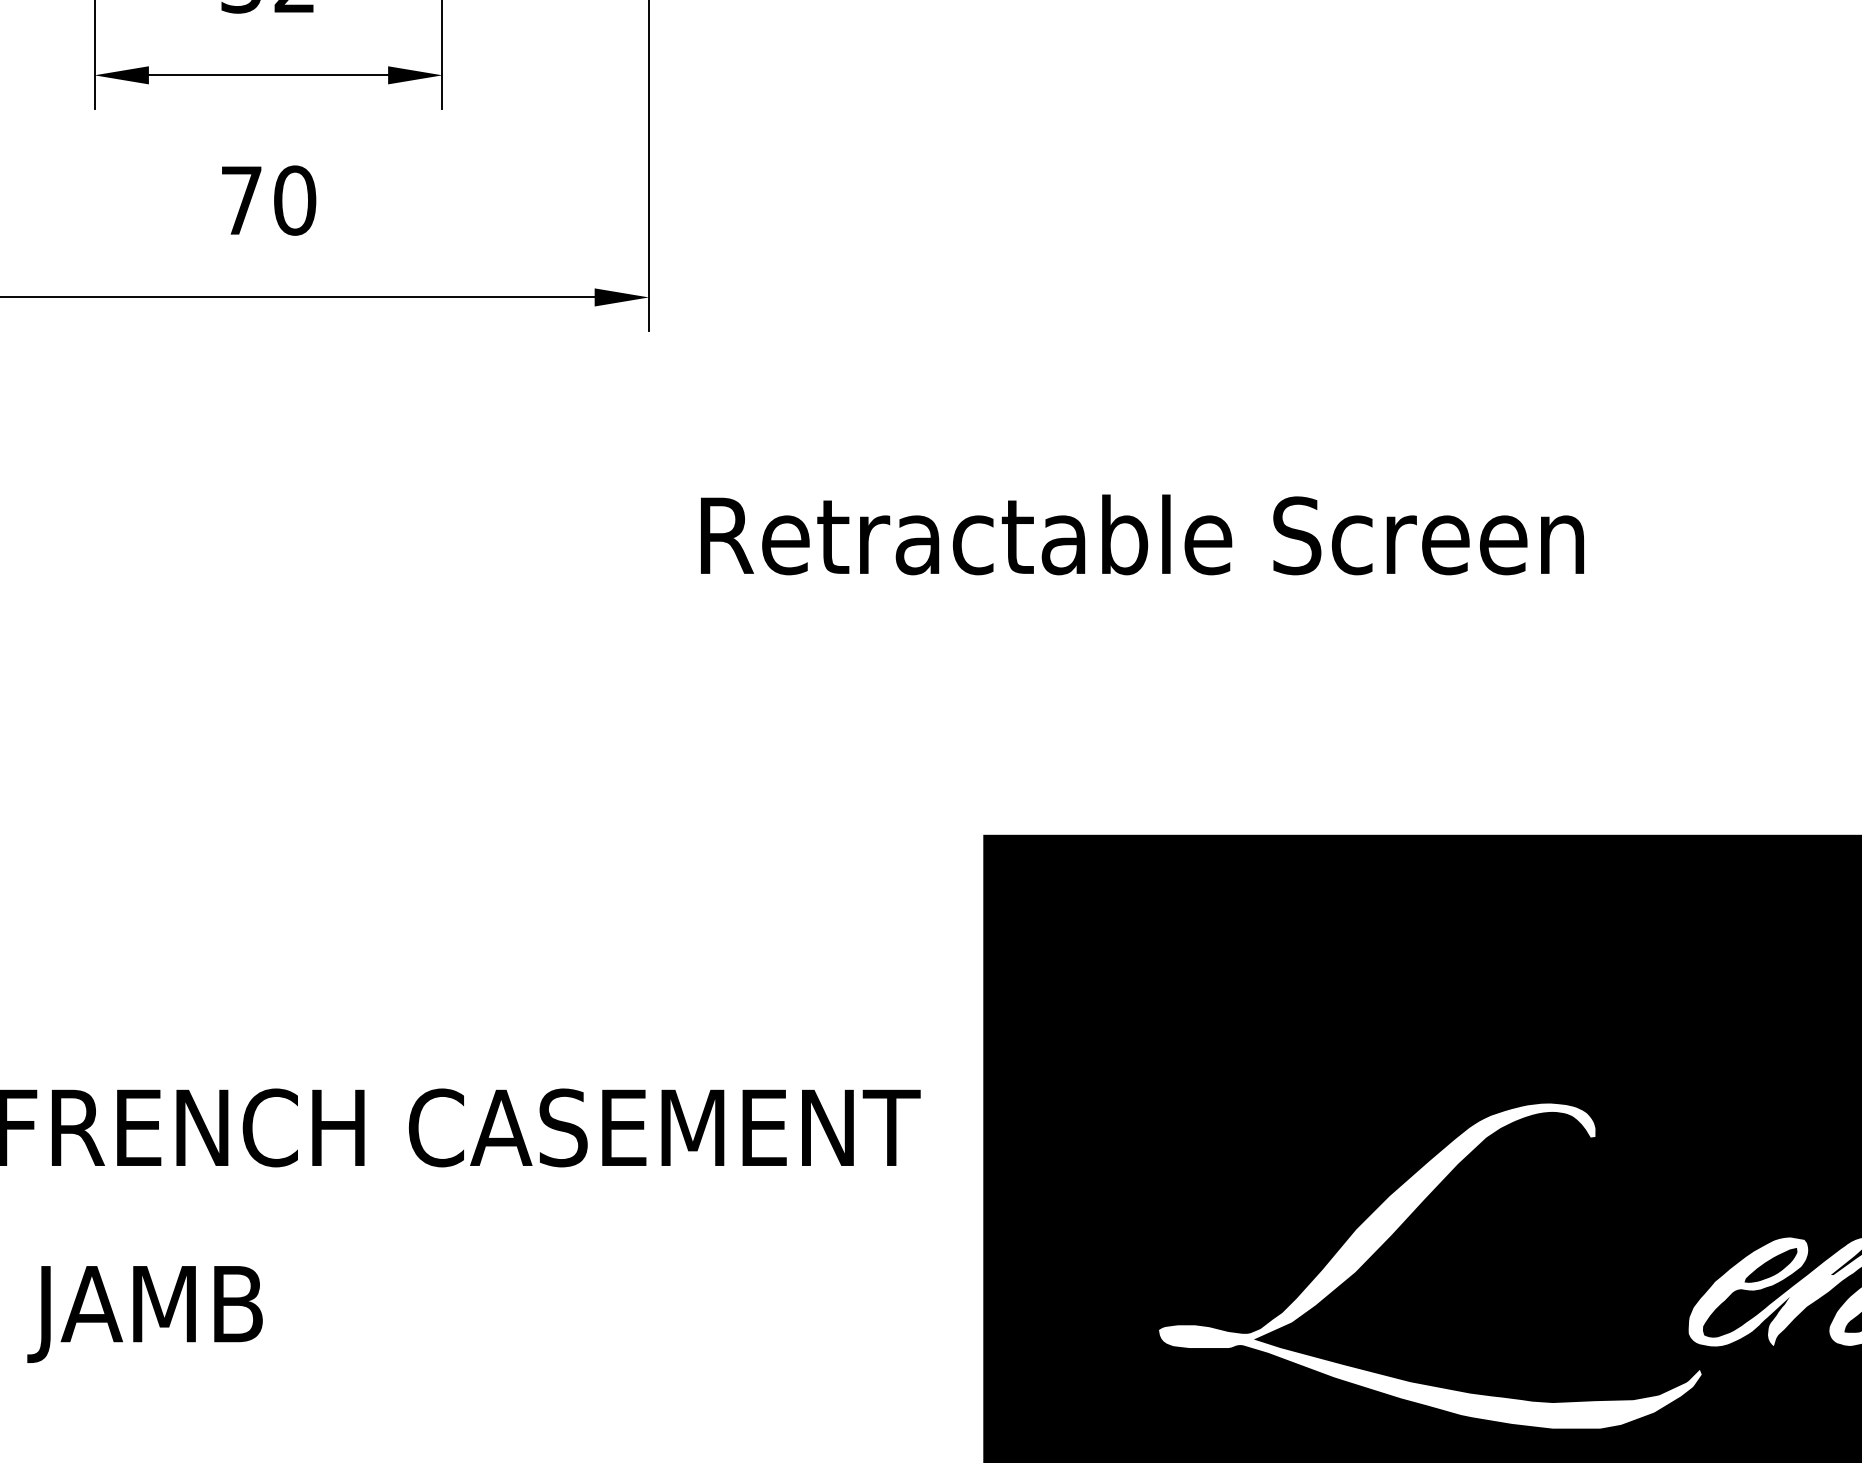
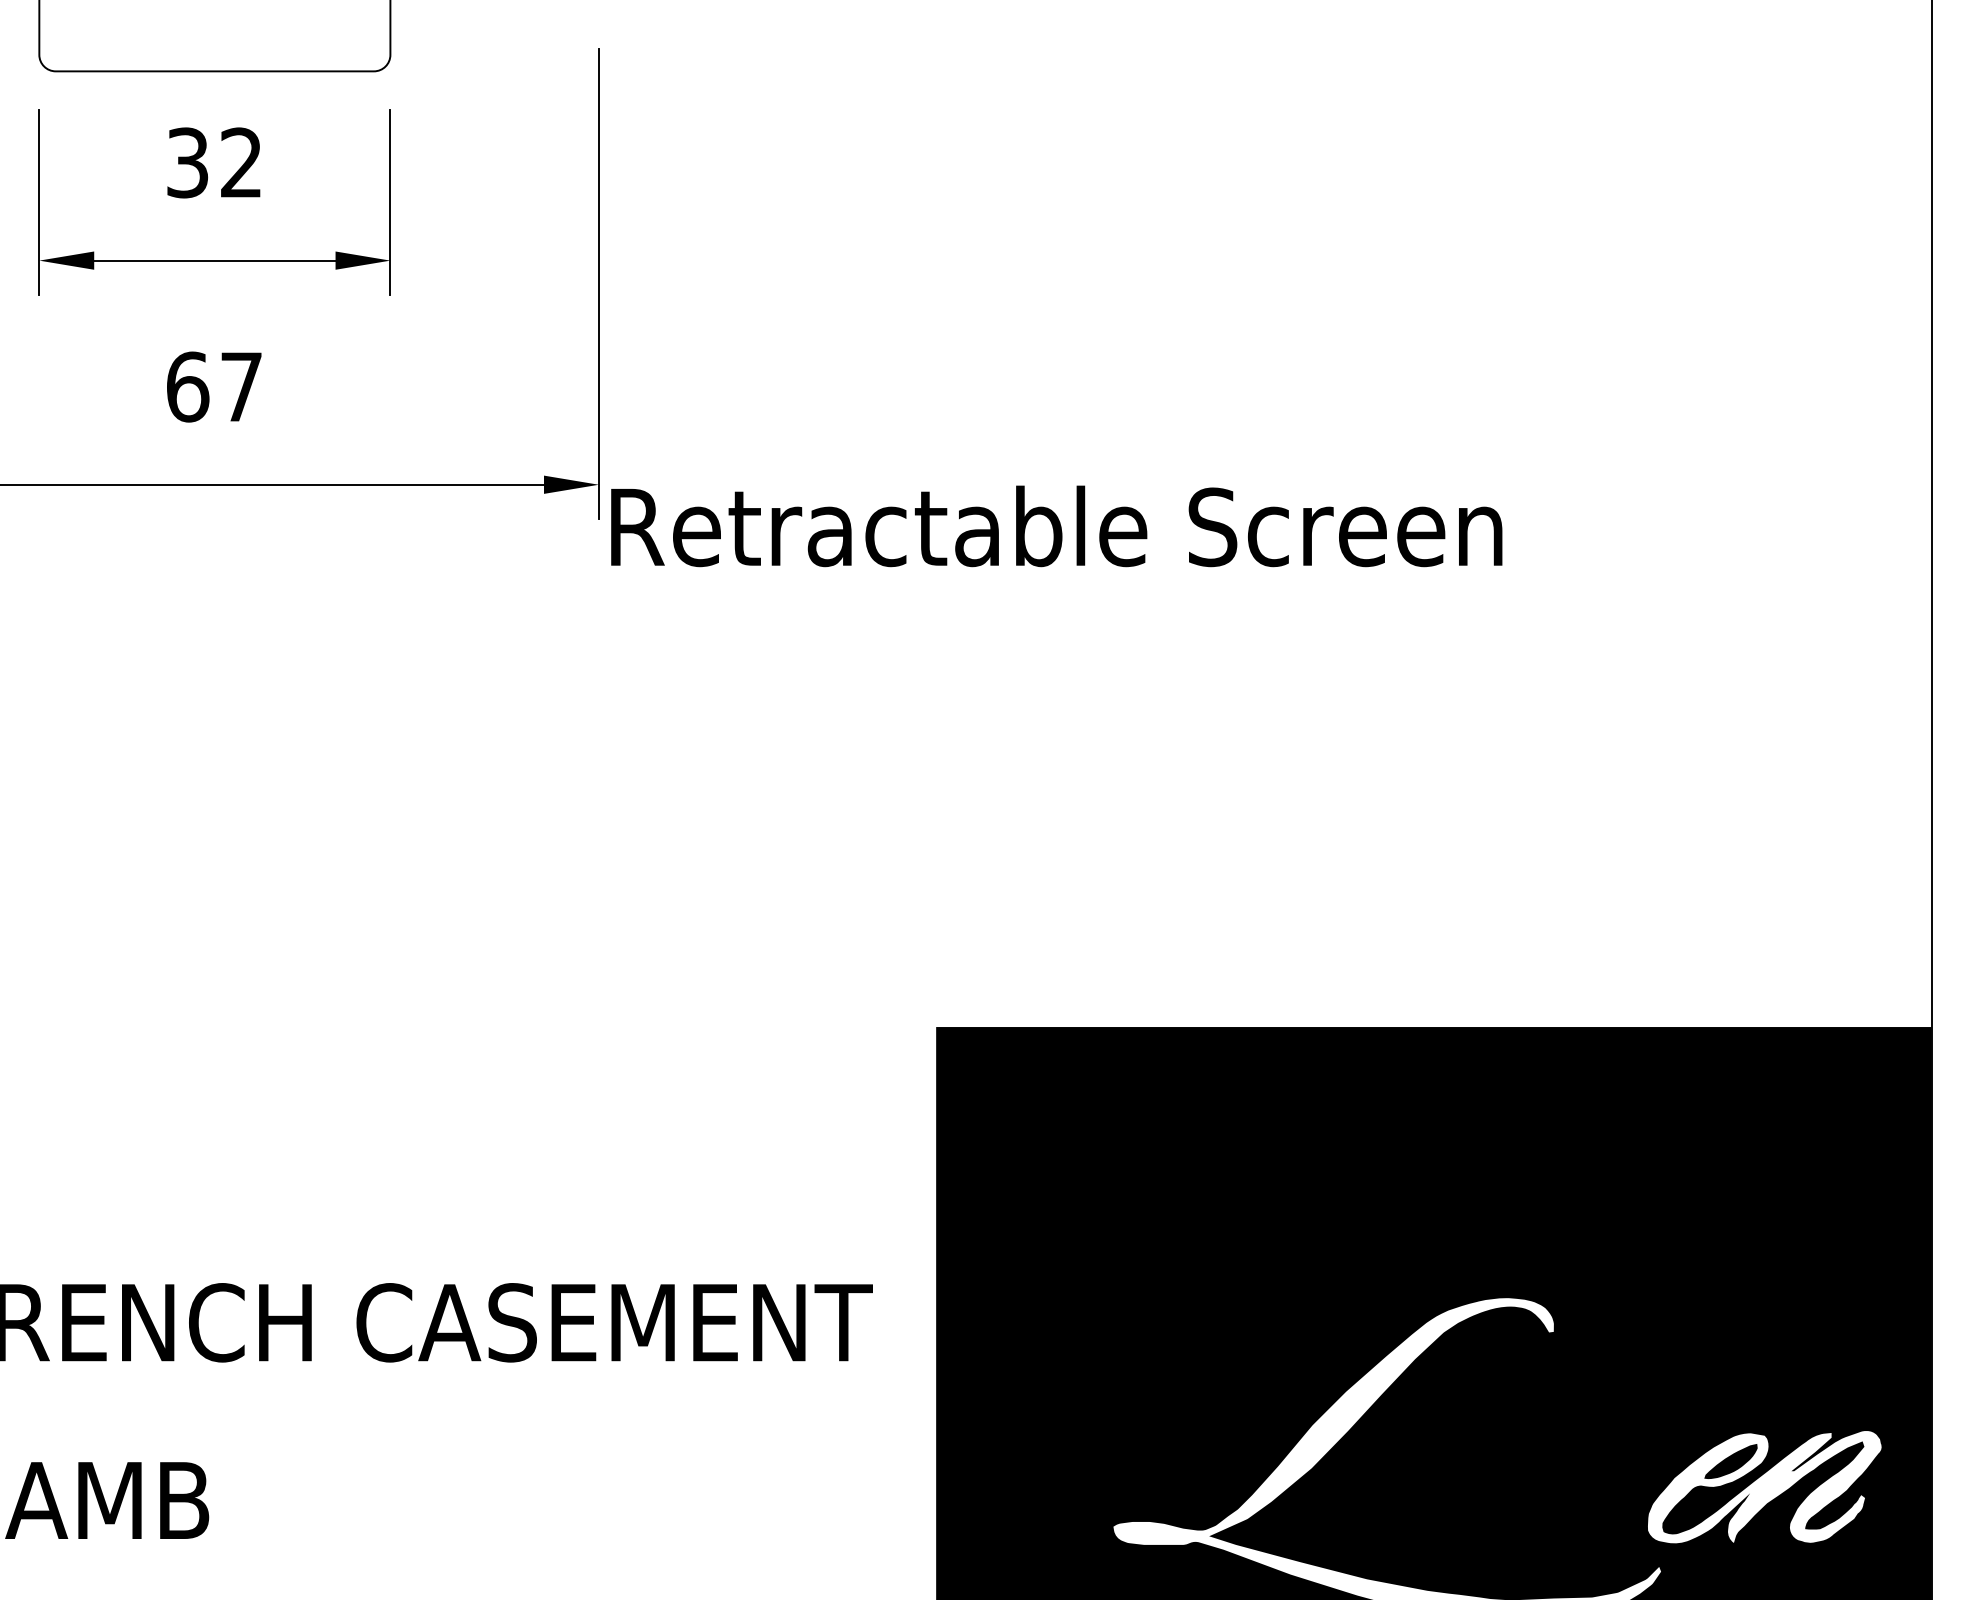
text: (268, 200) -> (214, 386), 70 -> 67
text: (1142, 535) -> (1056, 526), moved

